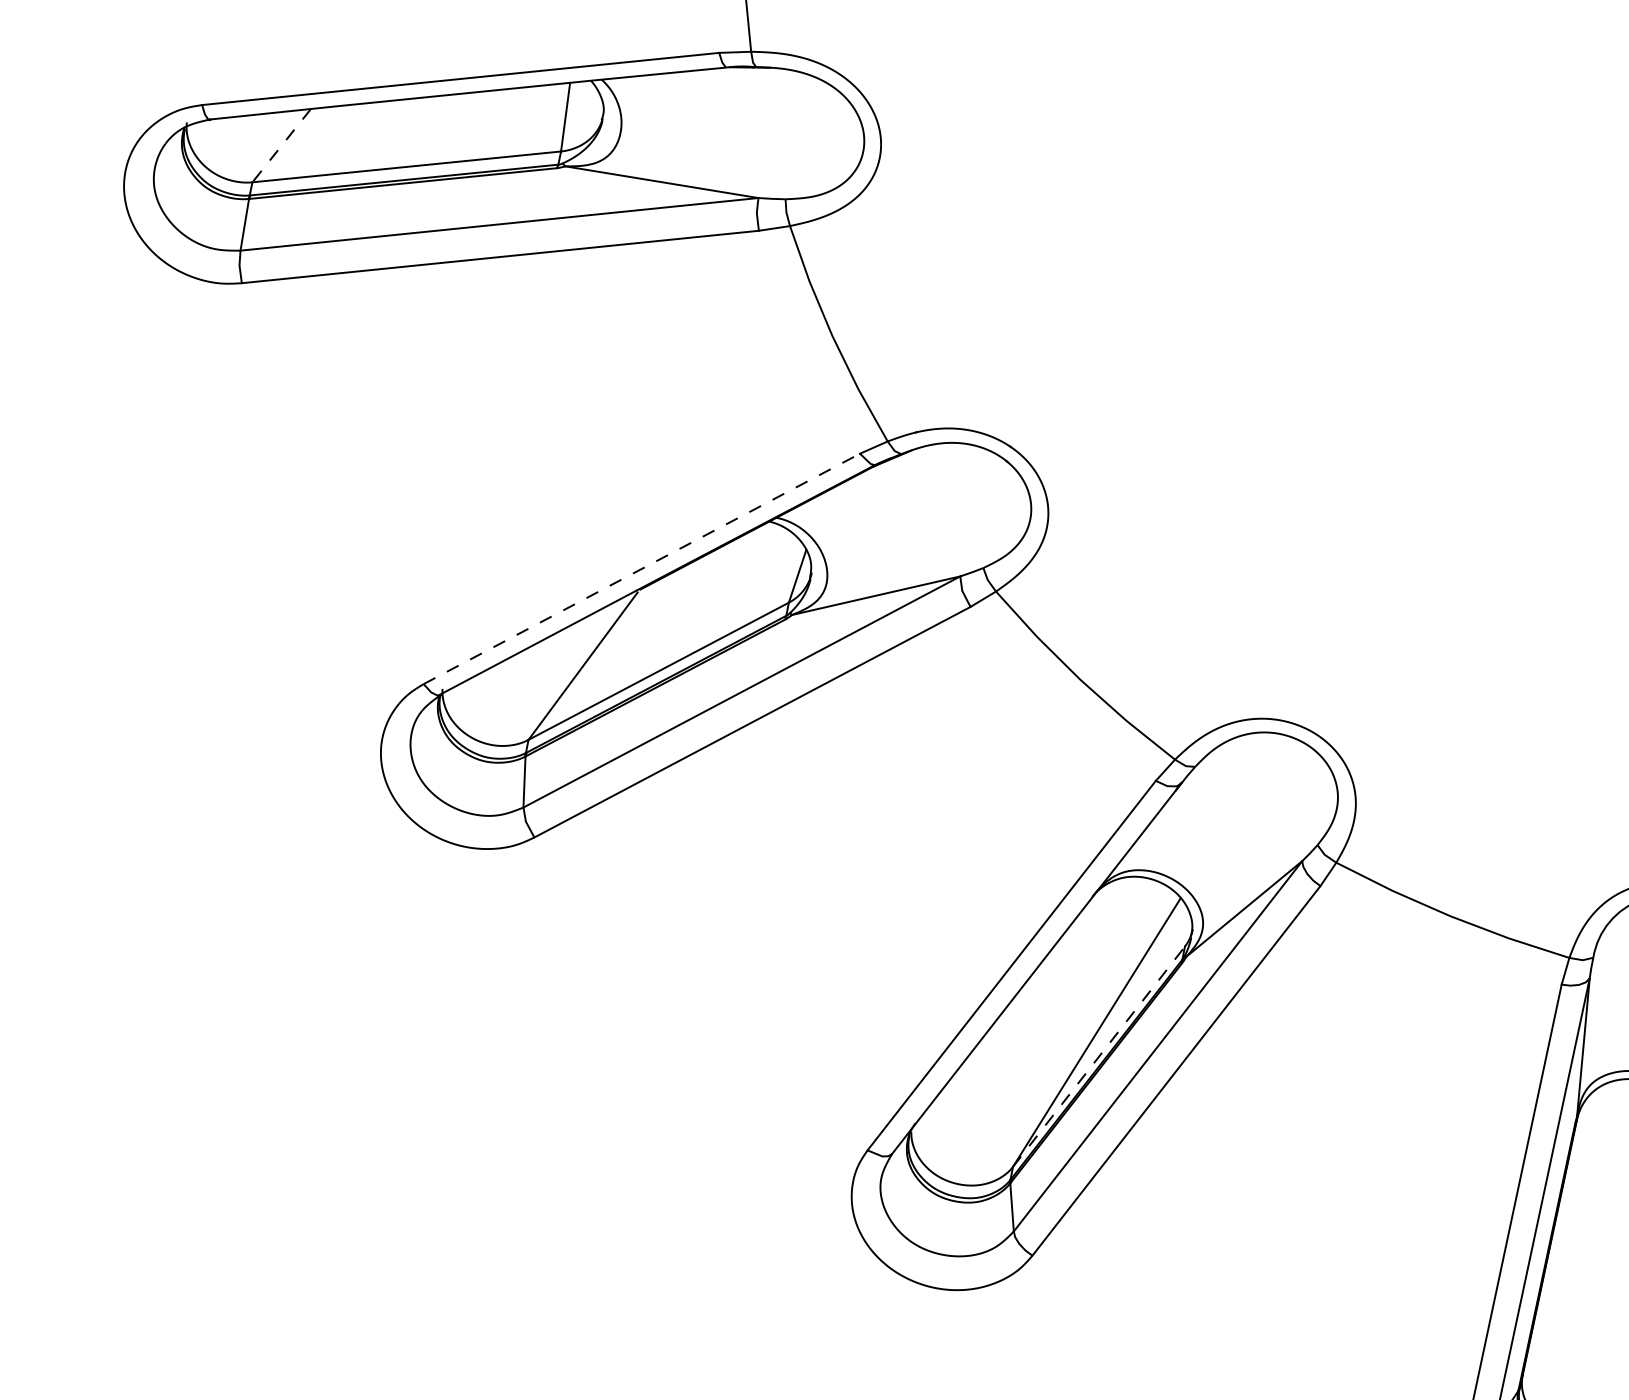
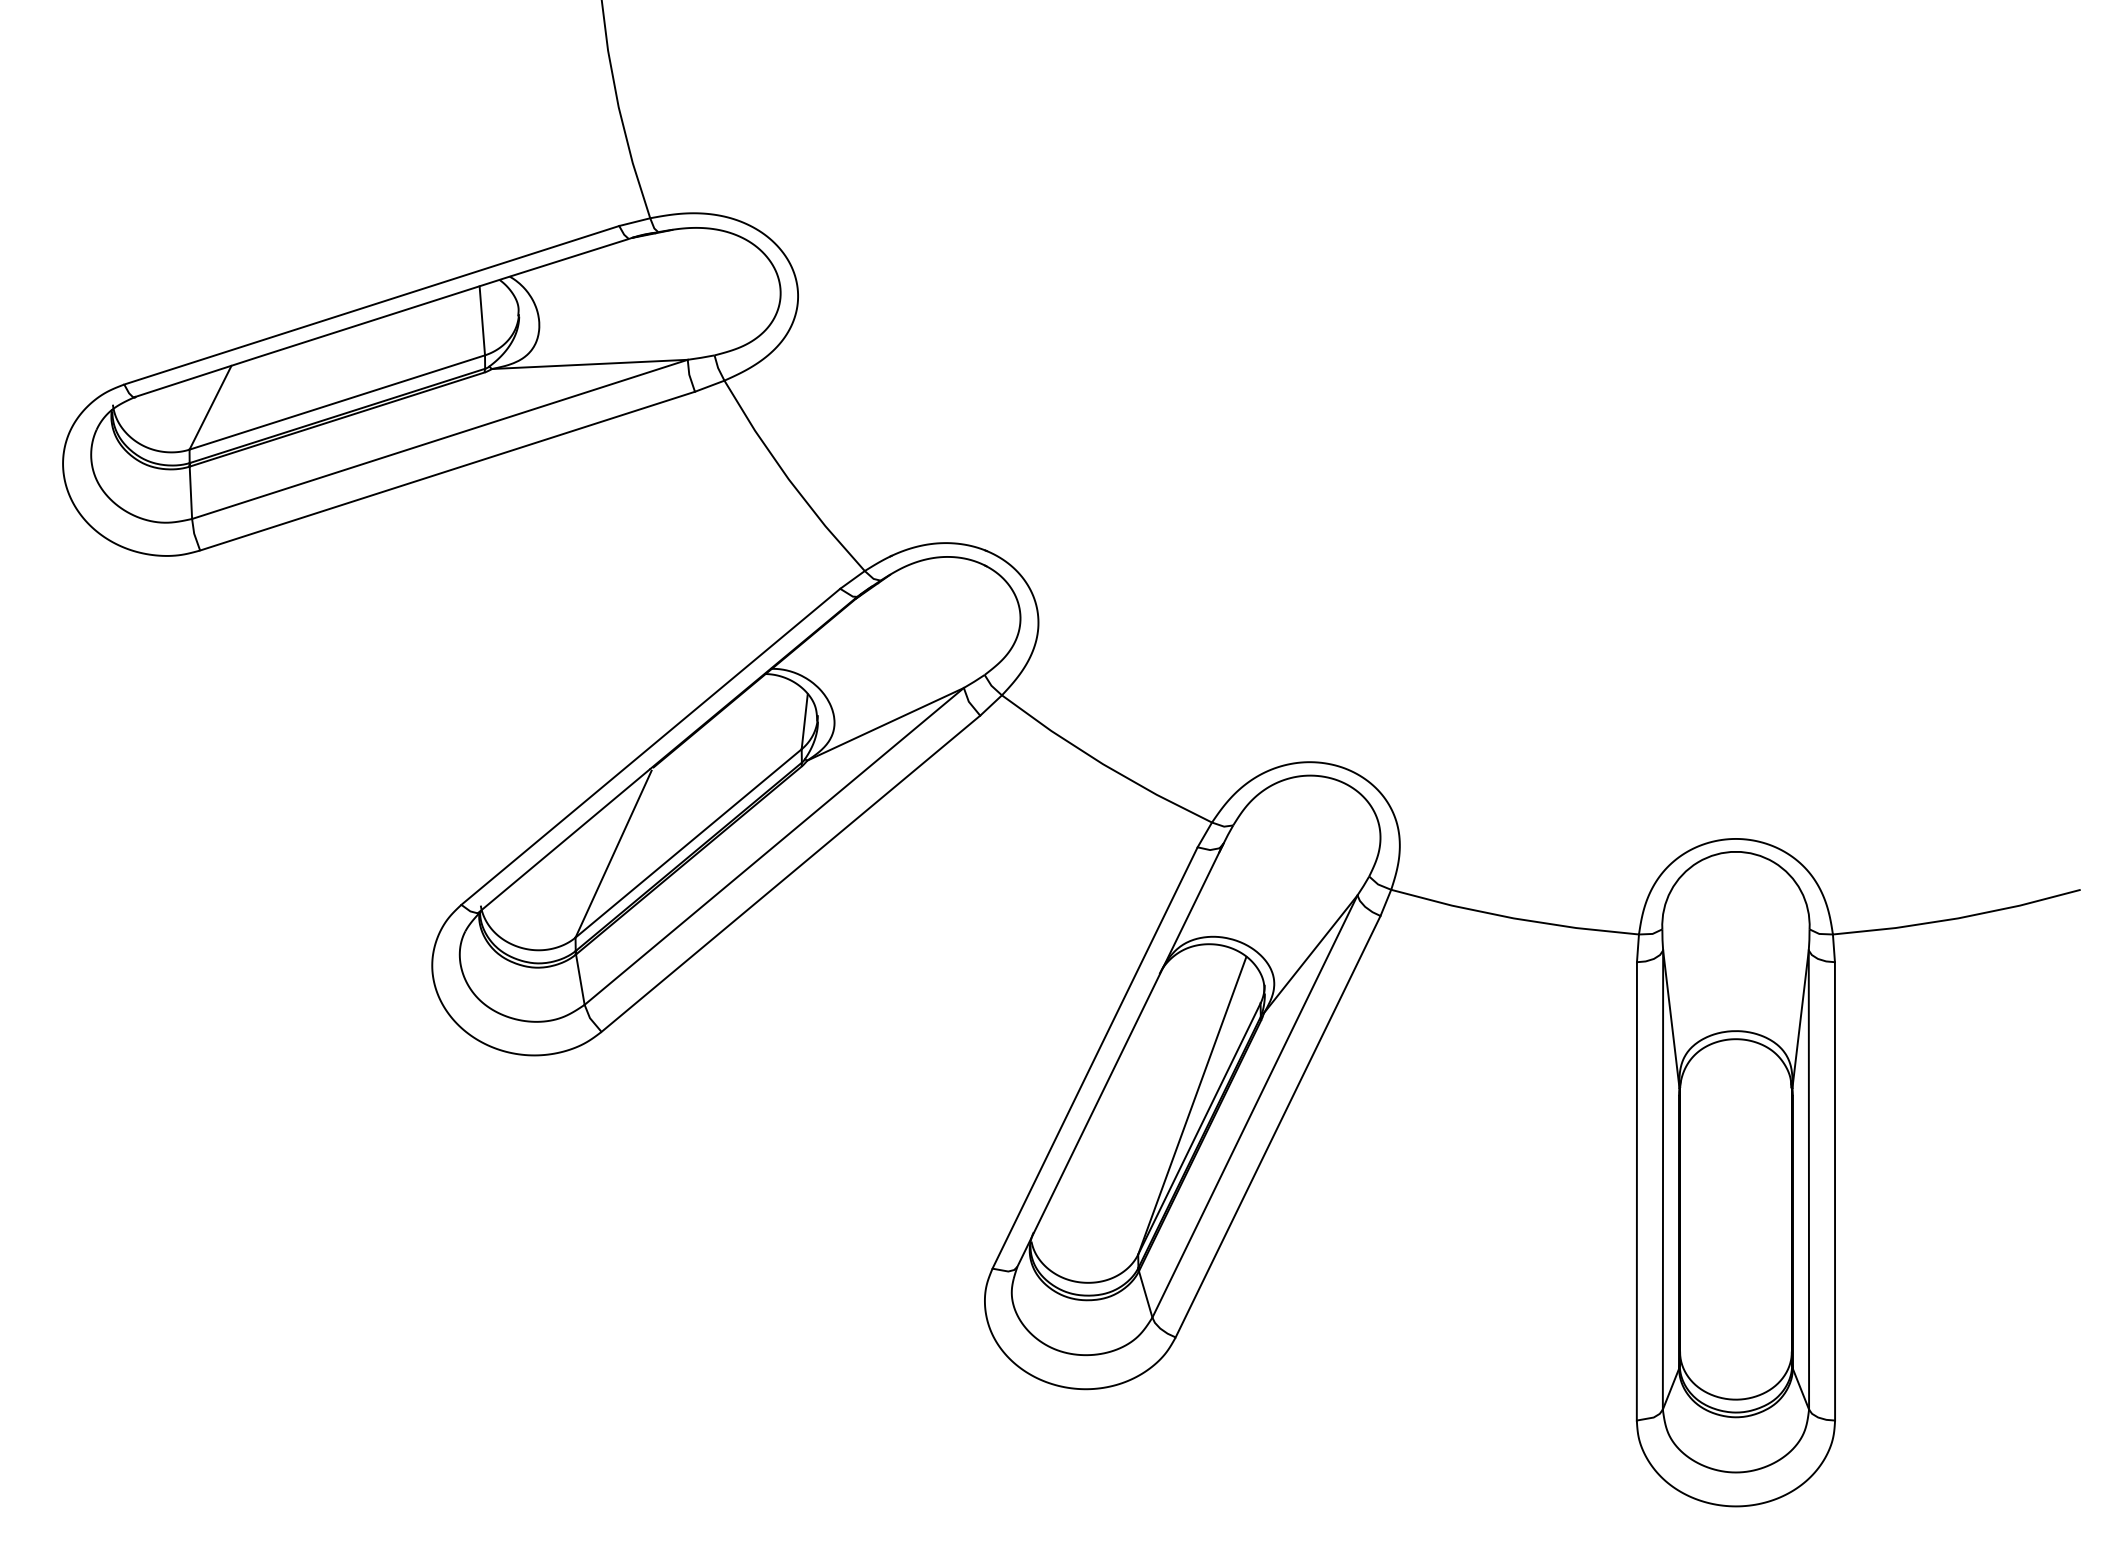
line: (281, 145) -> (210, 407), dashed -> solid
line: (641, 568) -> (650, 746), dashed -> solid
line: (1099, 1056) -> (1199, 1128), dashed -> solid

